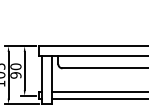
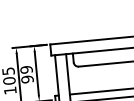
text: (15, 66) -> (26, 69), 90 -> 99

